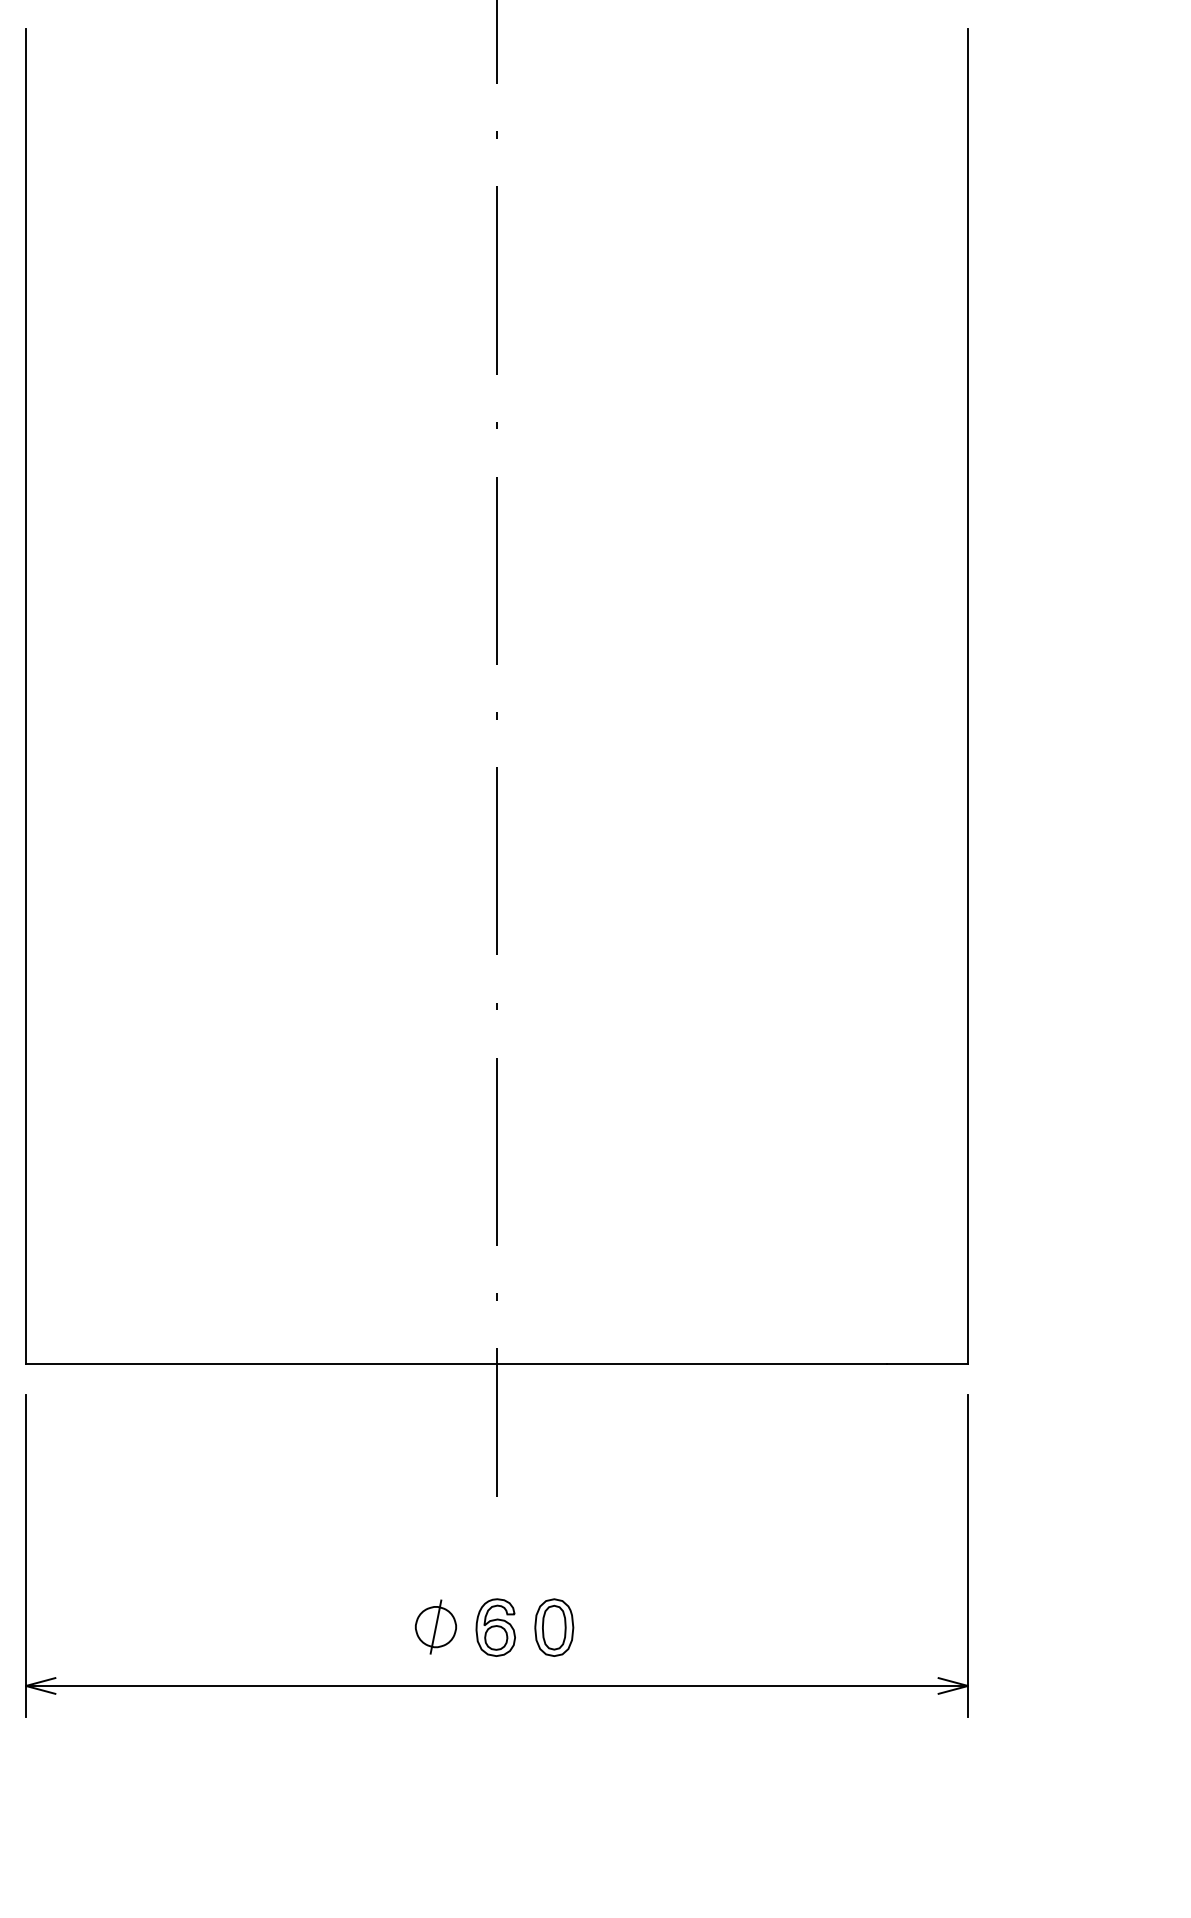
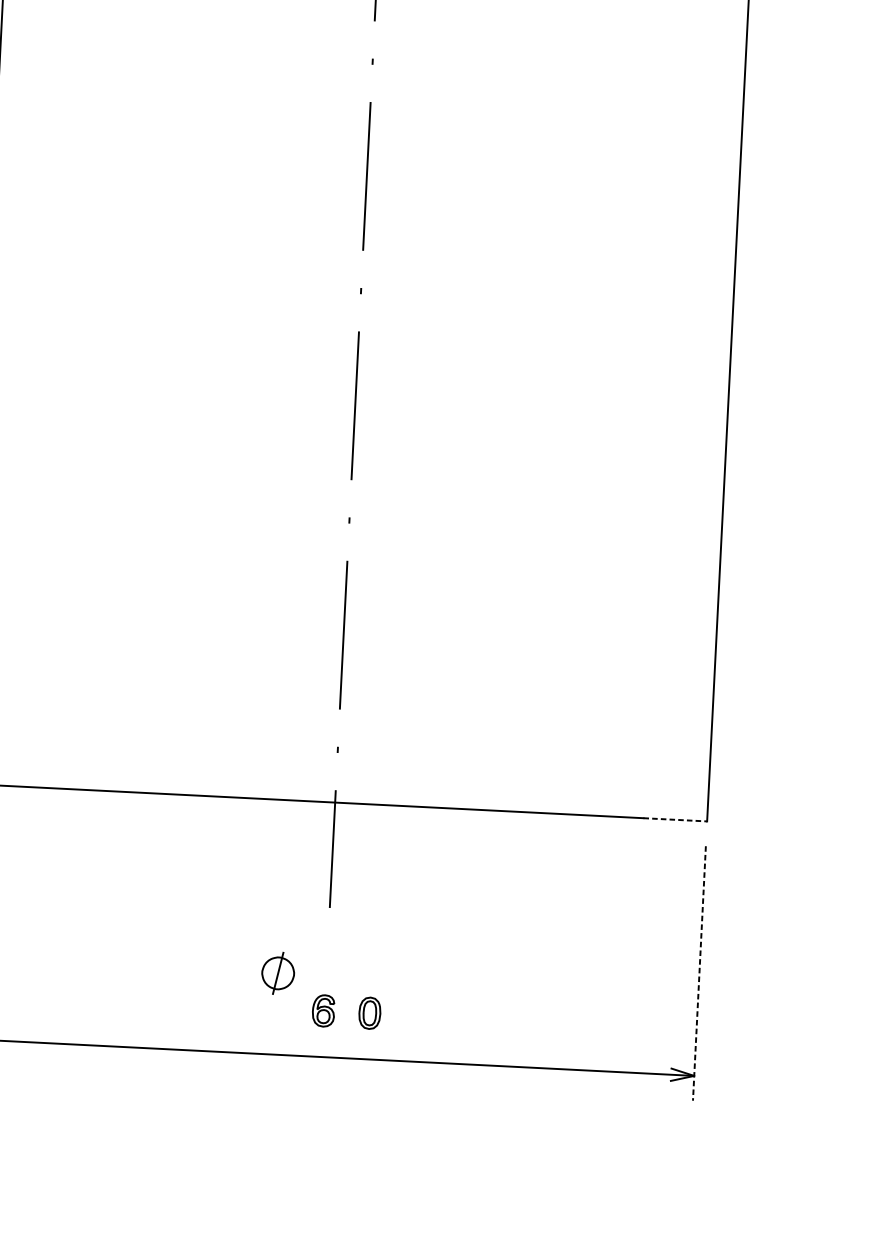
line: (928, 1363) -> (675, 819), solid -> dashed
line: (968, 1556) -> (699, 973), solid -> dashed
part: (435, 1626) -> (277, 972), moved
part: (495, 1627) -> (323, 1010), size x0.7
part: (554, 1627) -> (370, 1013), size x0.7

